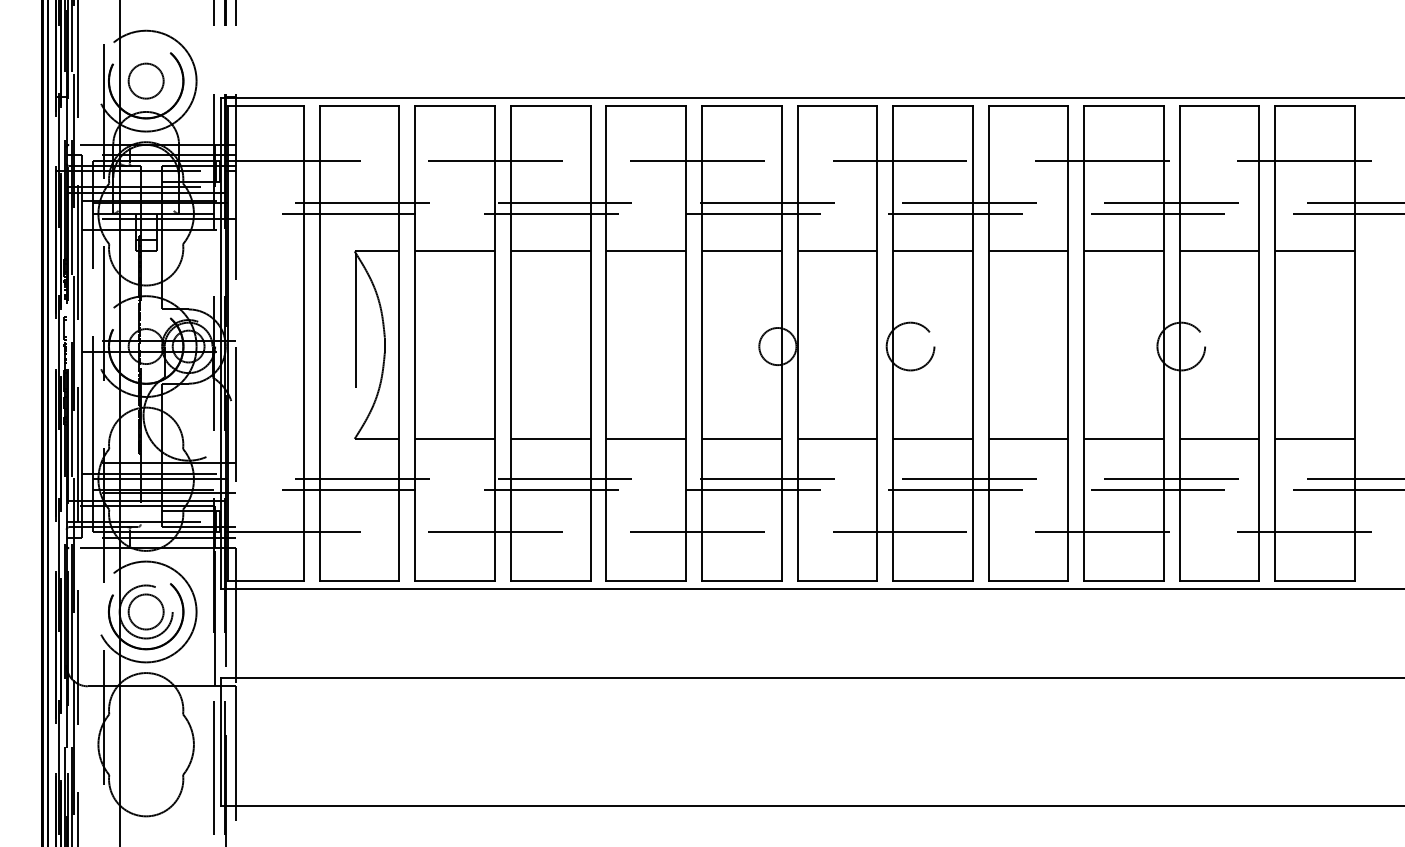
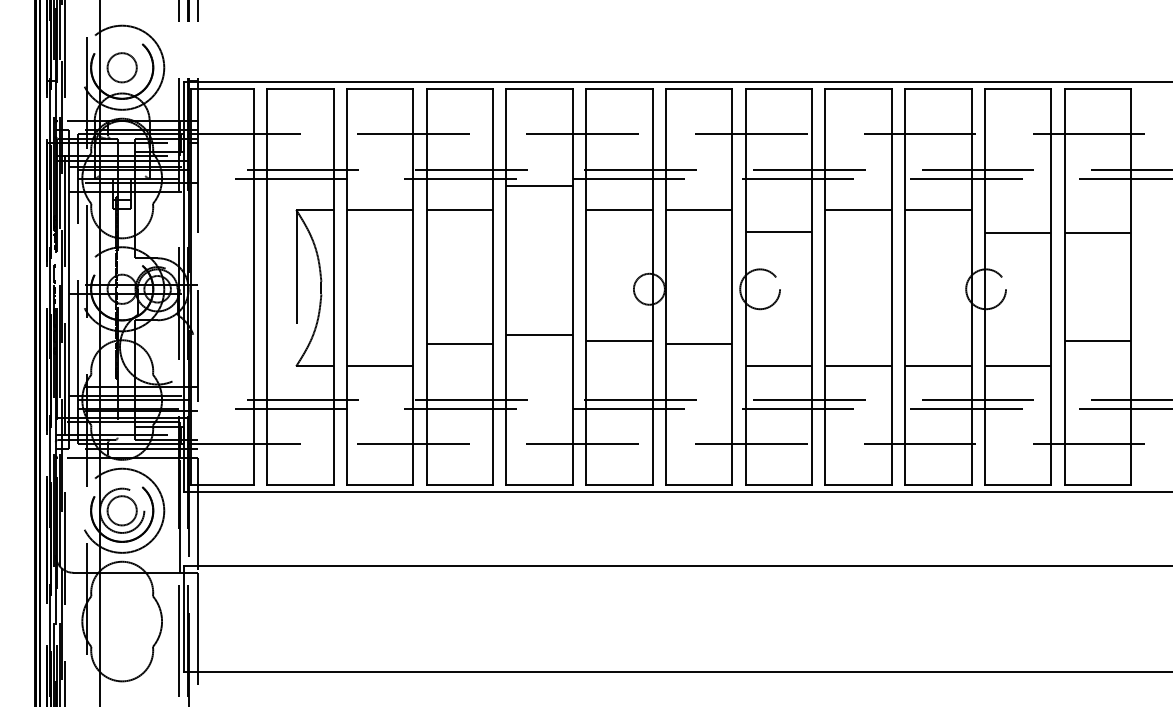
line: (646, 251) -> (539, 185), moved
line: (932, 251) -> (778, 232), moved
line: (1219, 251) -> (1017, 233), moved
line: (1314, 251) -> (1097, 233), moved
line: (550, 438) -> (459, 343), moved
line: (646, 438) -> (539, 334), moved
line: (741, 438) -> (619, 340), moved
line: (837, 438) -> (699, 343), moved
line: (1314, 438) -> (1097, 340), moved

